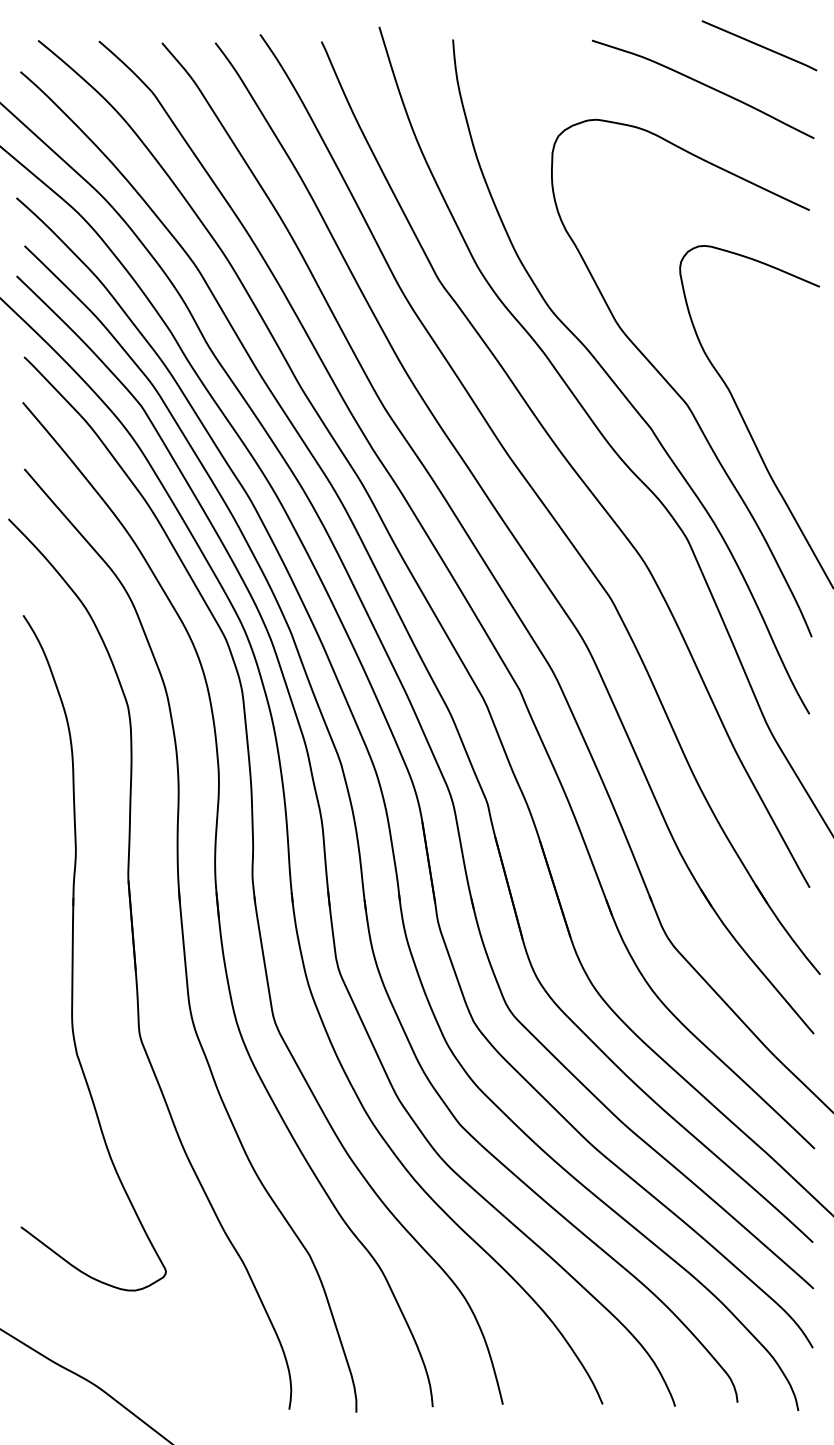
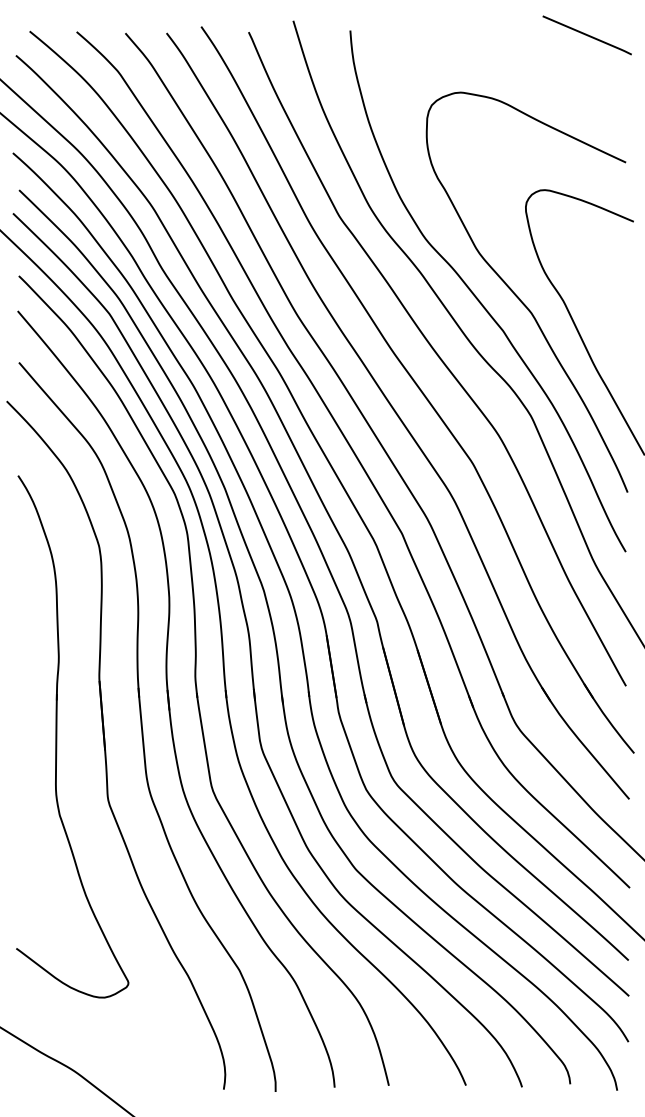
curve: (704, 85) -> (544, 66), removed

